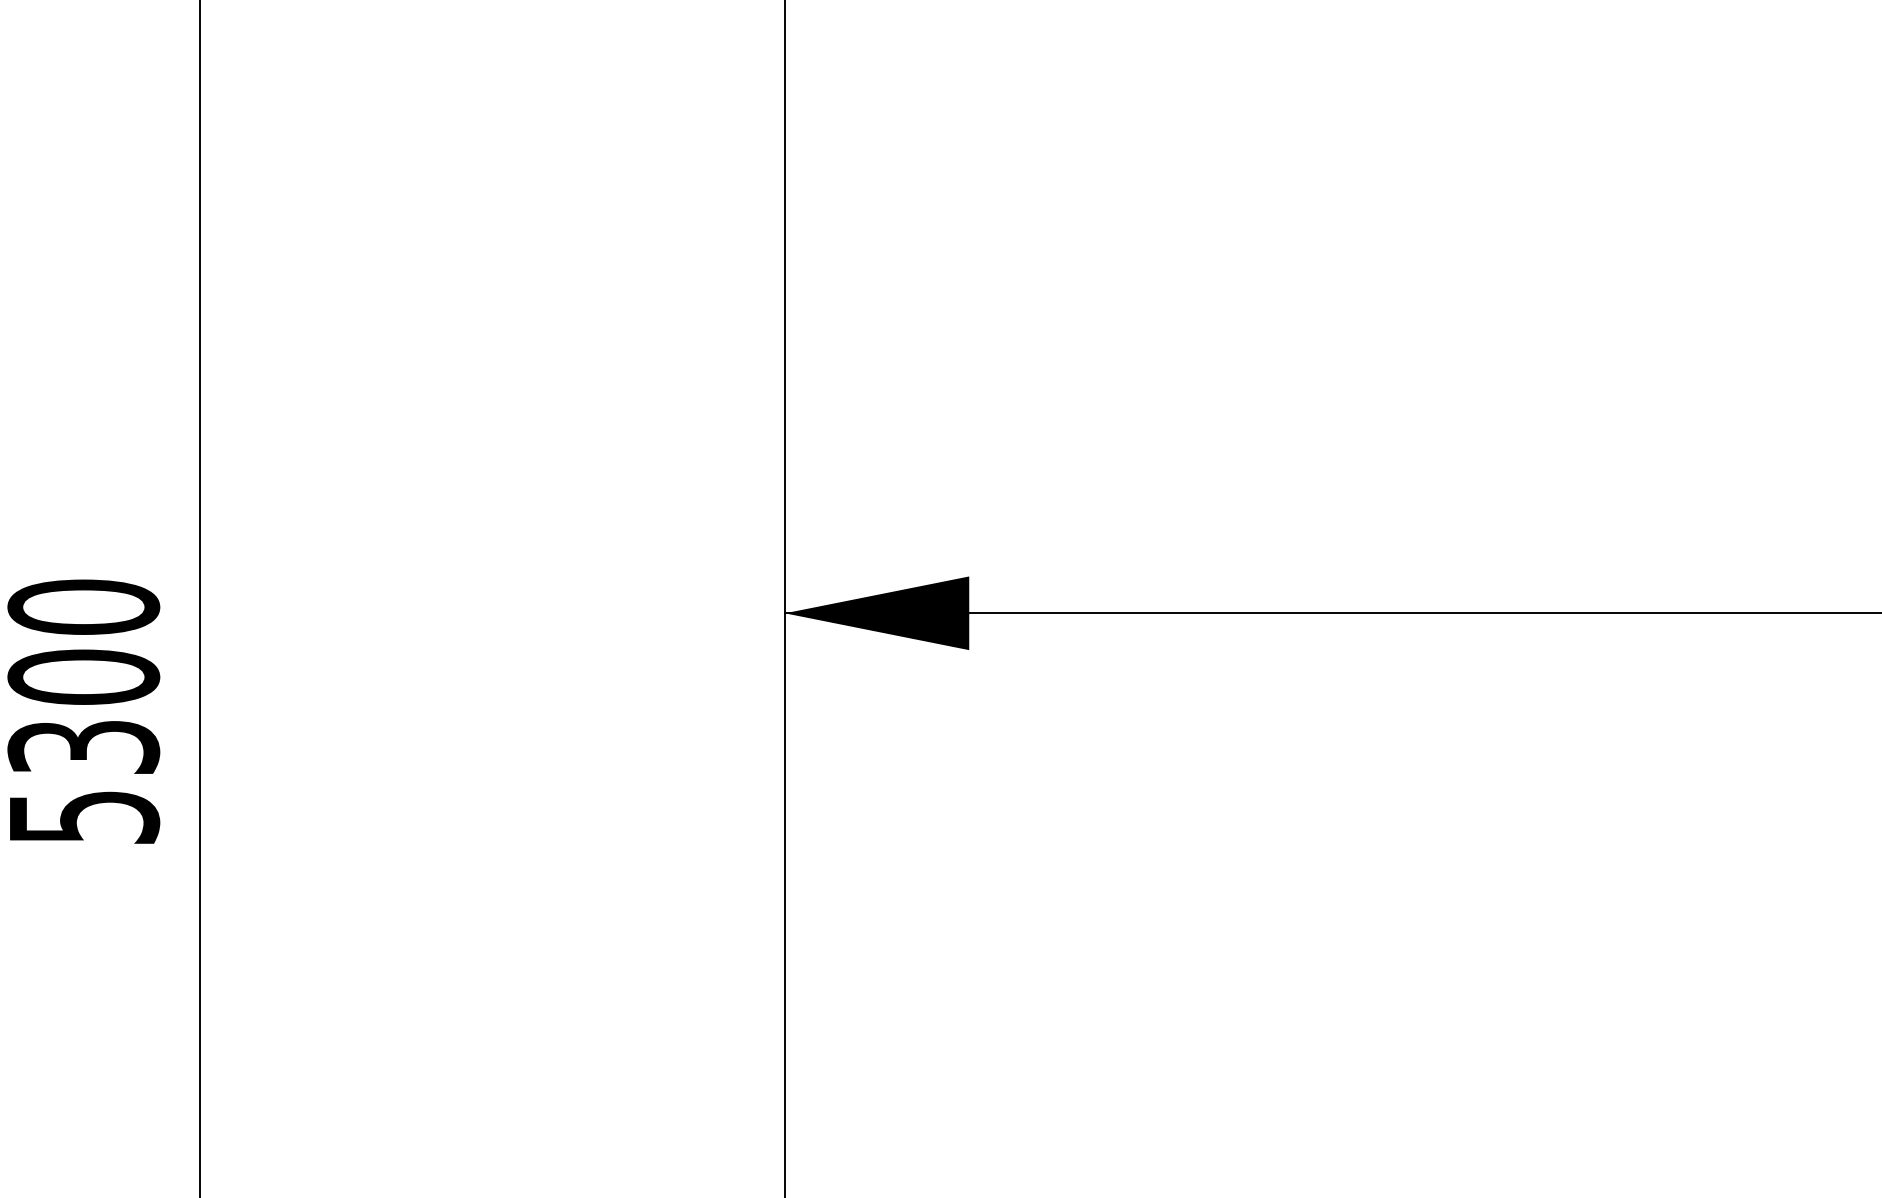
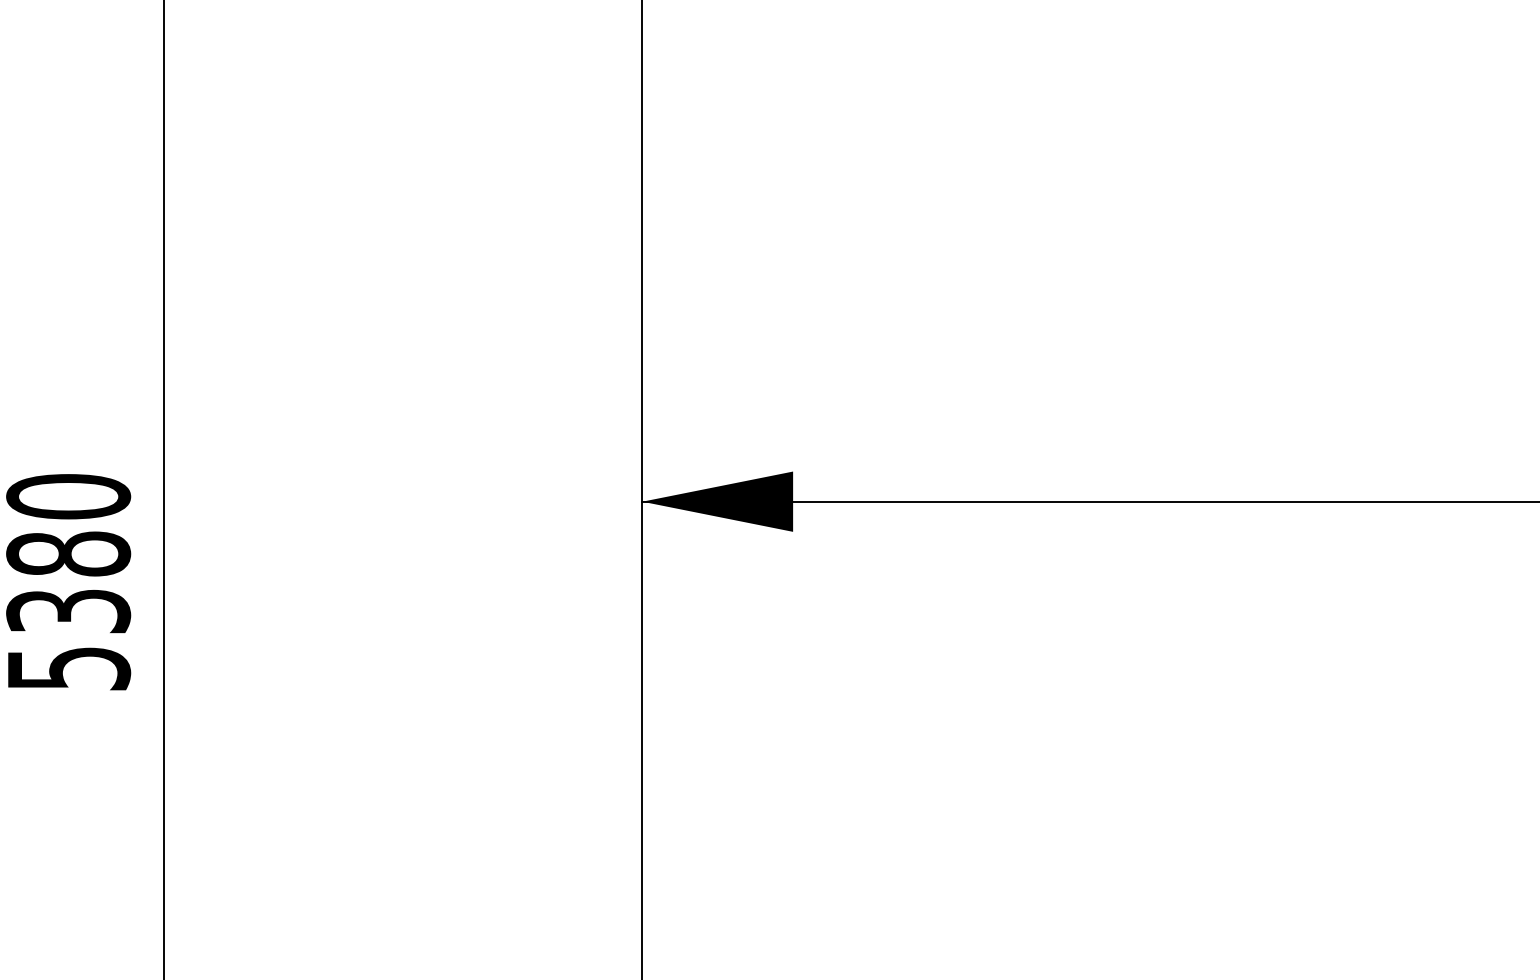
text: (83, 676) -> (68, 553), 5300 -> 5380

